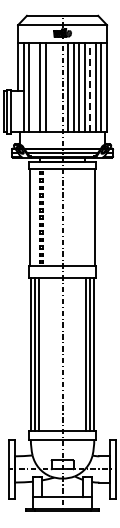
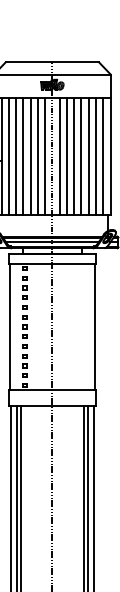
line: (34, 87) -> (15, 156), added
line: (51, 87) -> (37, 156), added
line: (57, 87) -> (45, 156), added
line: (90, 87) -> (88, 156), dashed -> solid

